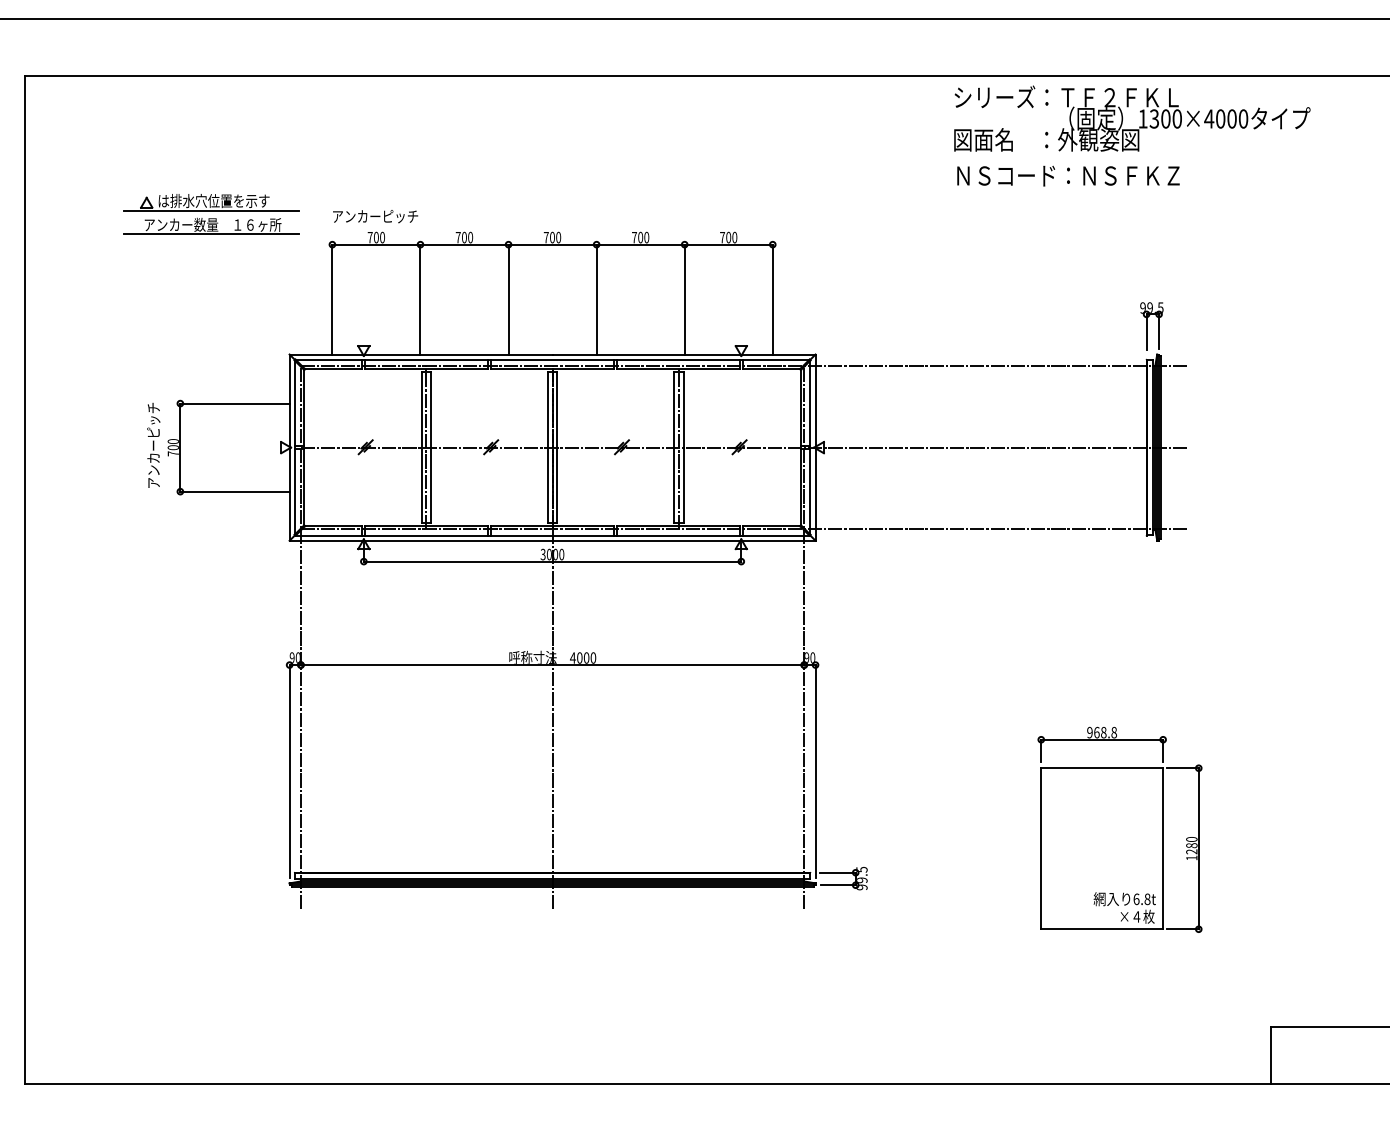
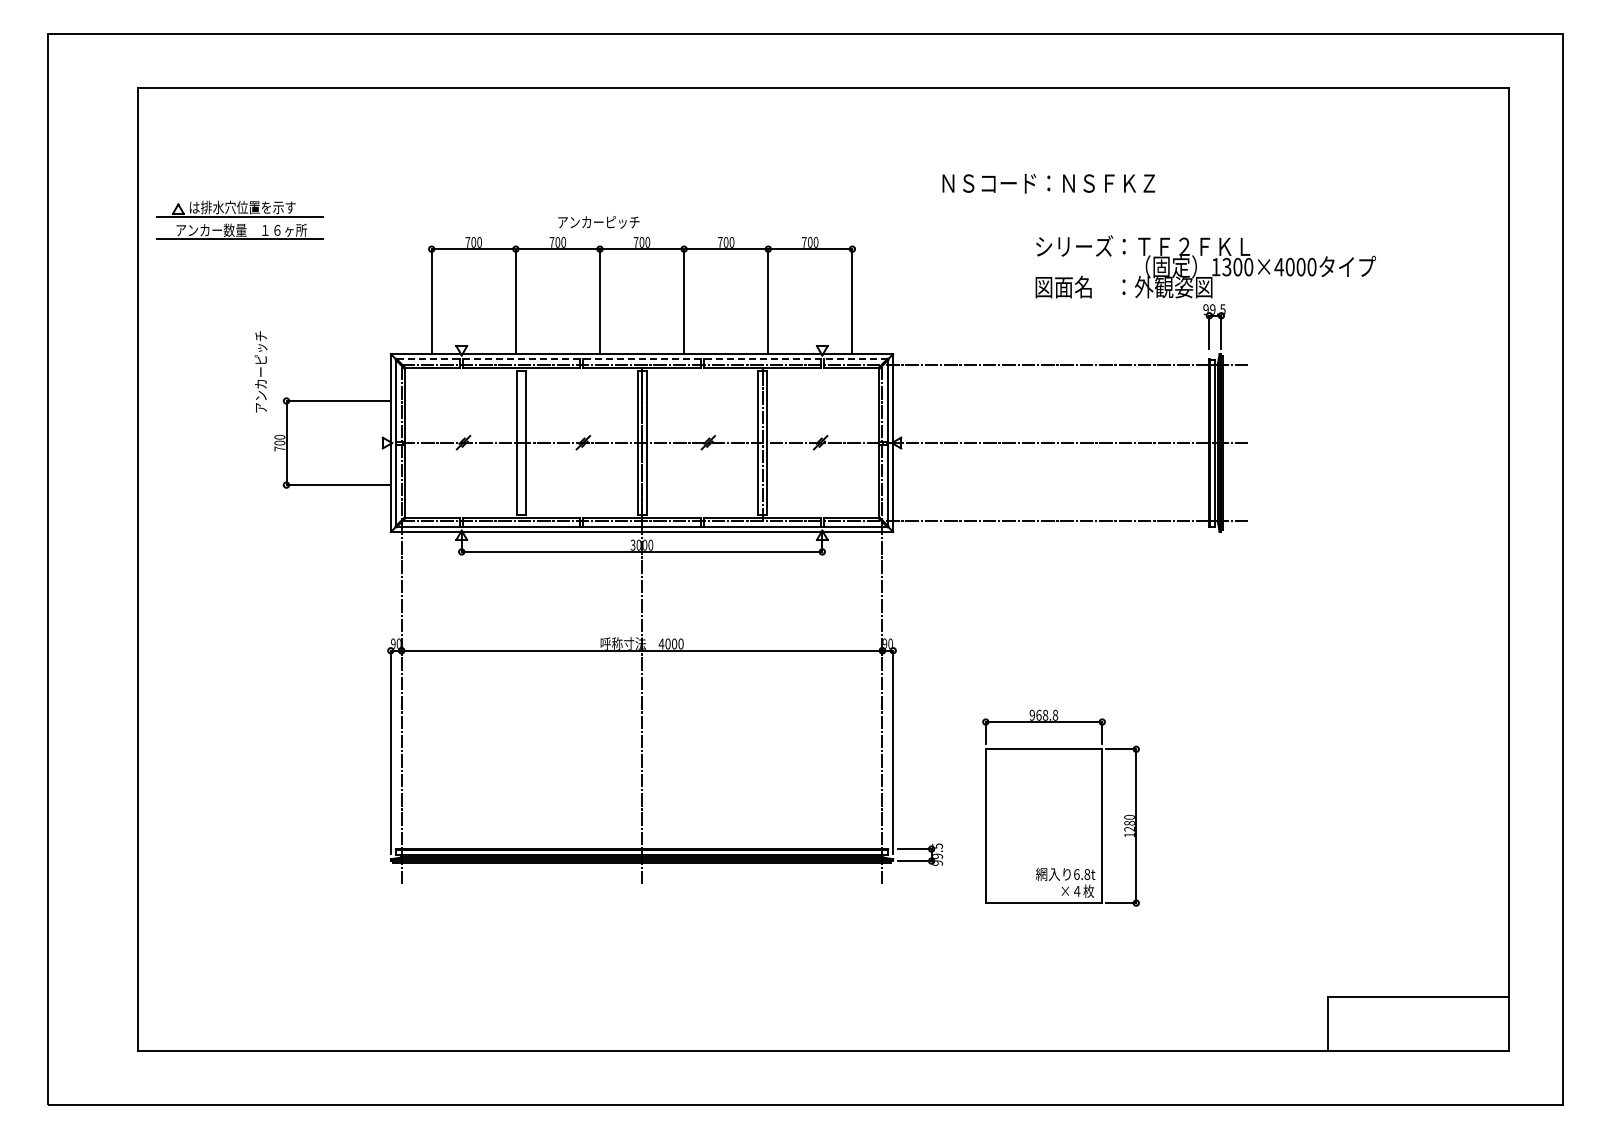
text: (1131, 118) -> (1205, 266), moved
text: (1068, 175) -> (1048, 183), moved
part: (210, 213) -> (239, 219), moved
text: (375, 216) -> (598, 222), moved
line: (552, 360) -> (641, 359), solid -> dashed
text: (153, 444) -> (260, 371), moved
line: (426, 447) -> (521, 442), removed
part: (1119, 829) -> (1060, 807), moved

